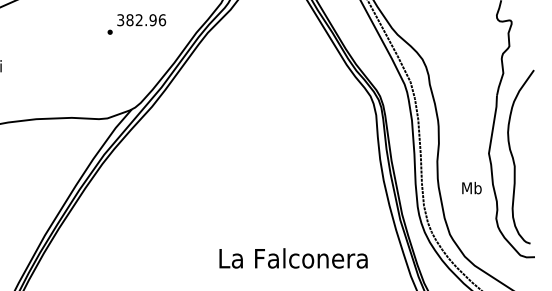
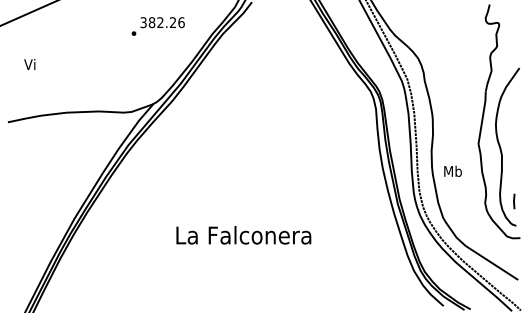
text: (152, 20) -> (172, 22), 382.96 -> 382.26
text: (471, 187) -> (452, 170), moved
line: (528, 216) -> (514, 201), added
text: (293, 258) -> (243, 235), moved

